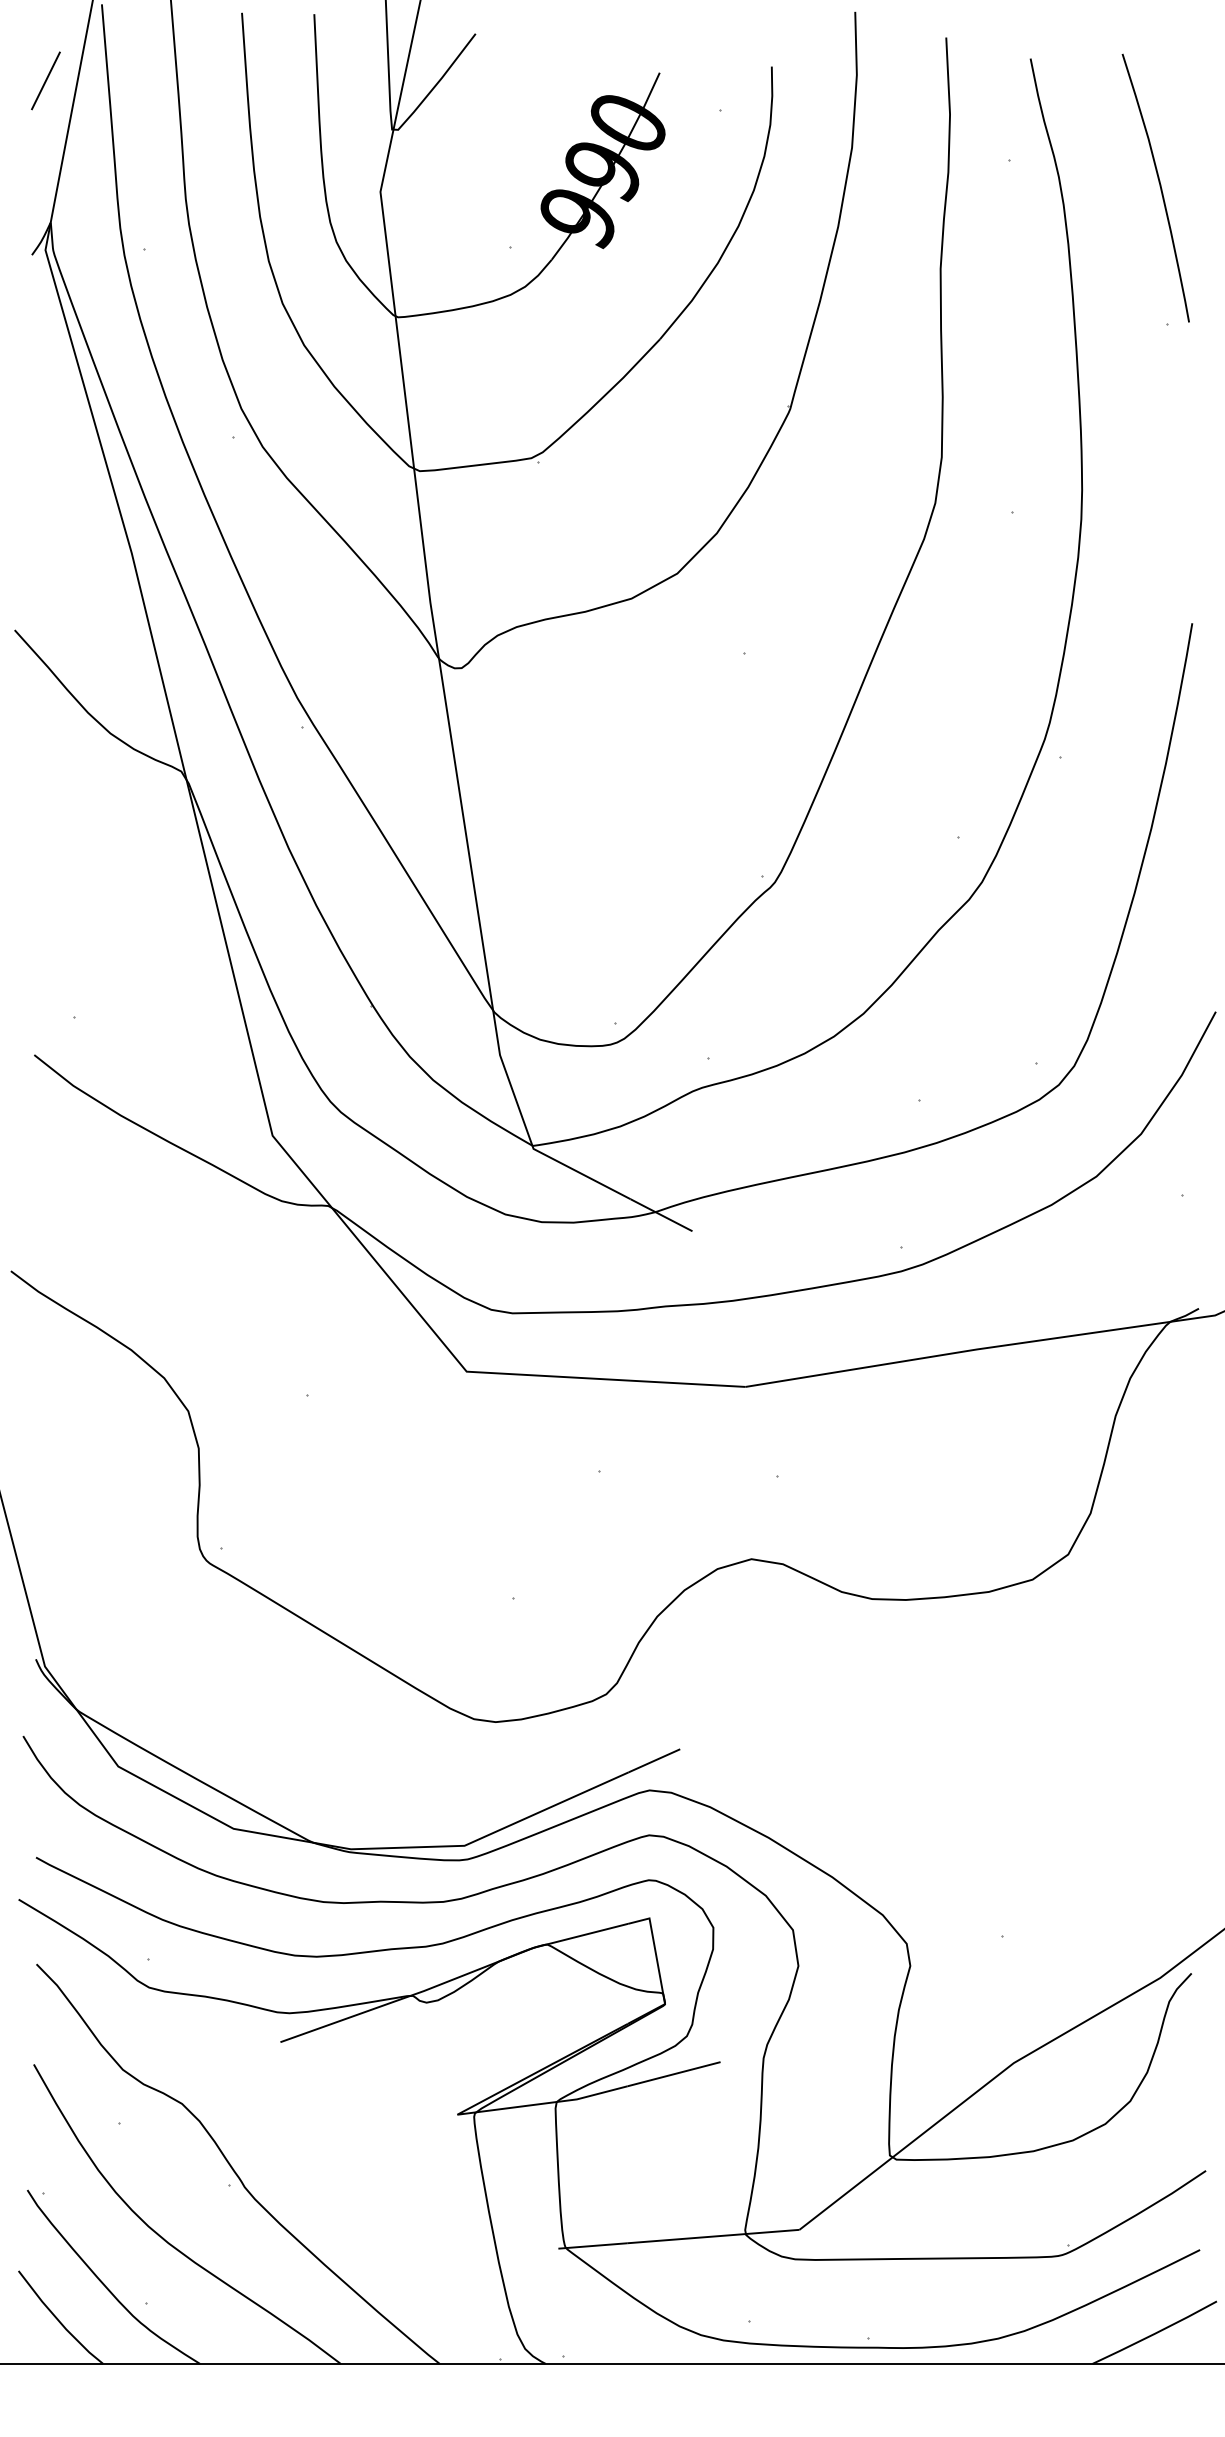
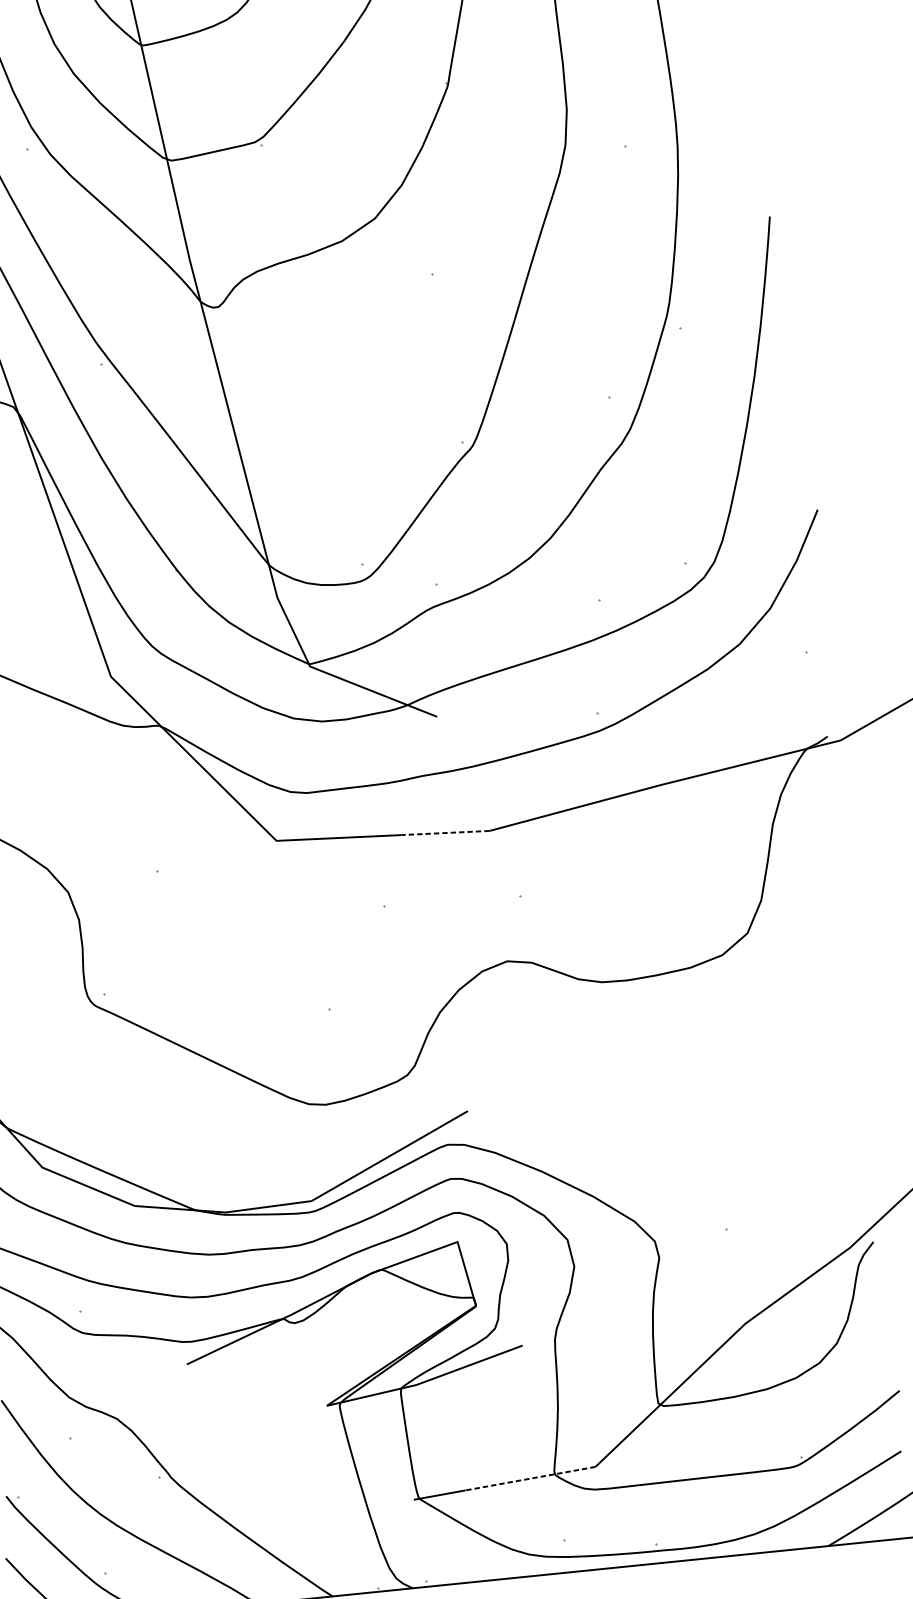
line: (687, 1383) -> (445, 832), solid -> dashed
line: (712, 2236) -> (529, 1478), solid -> dashed

